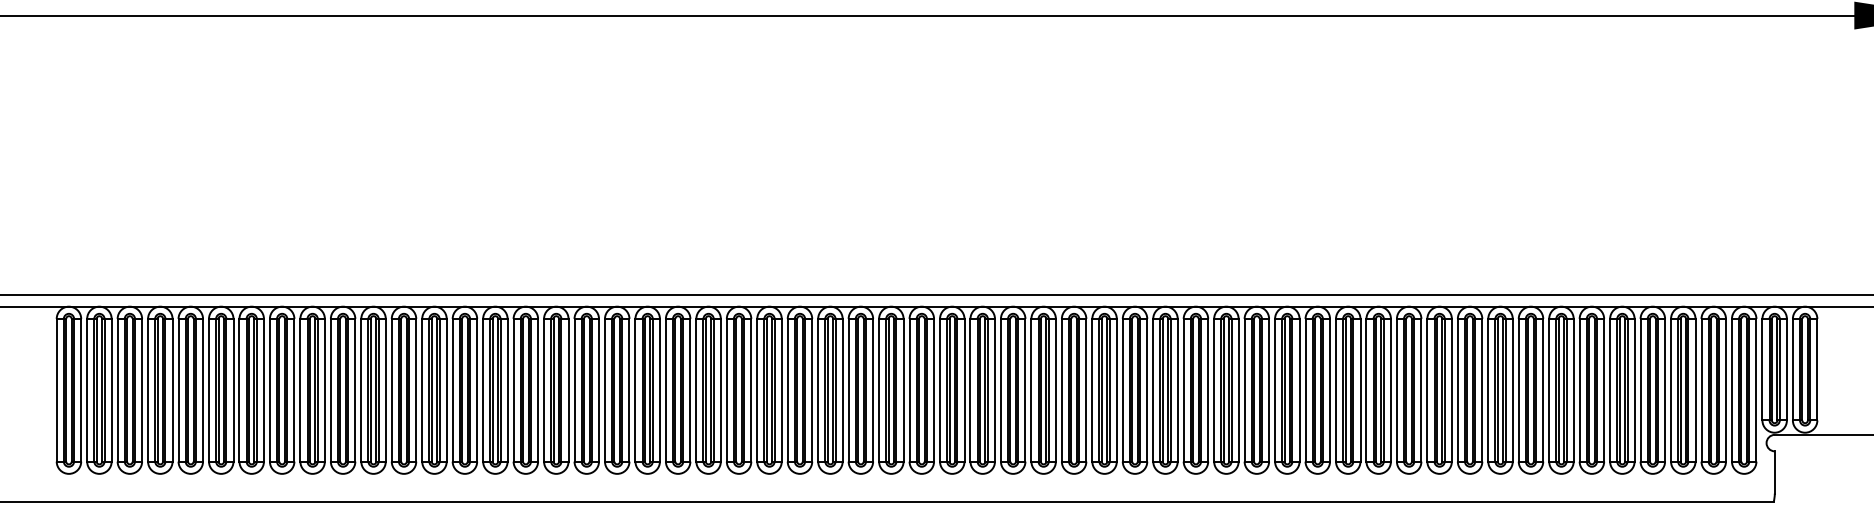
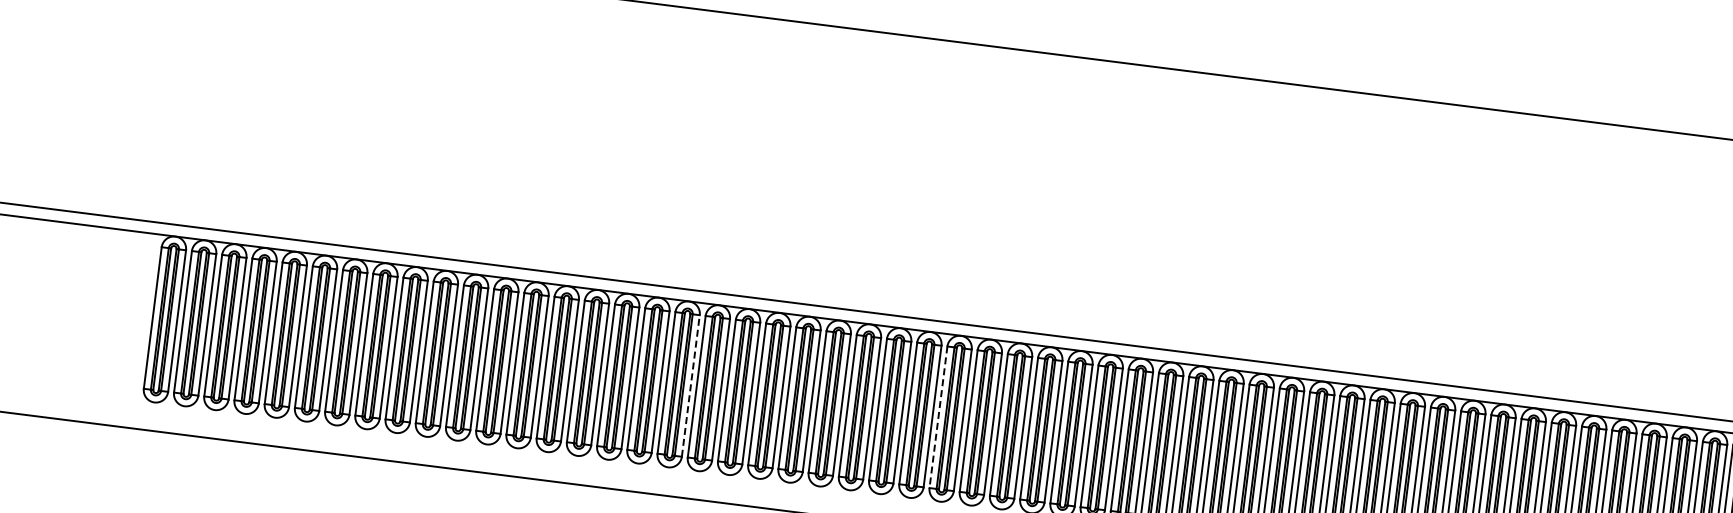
line: (599, 389) -> (691, 385), solid -> dashed
line: (848, 390) -> (938, 417), solid -> dashed

